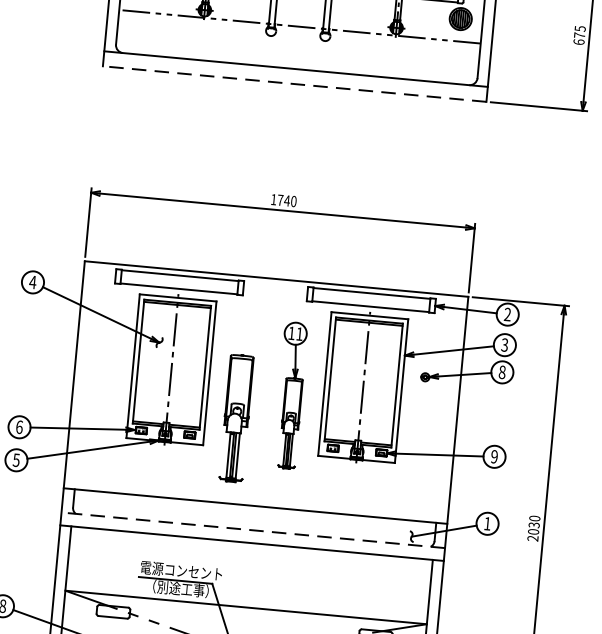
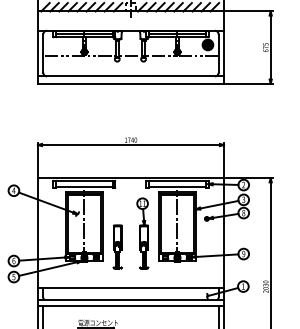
line: (293, 83) -> (130, 83), dashed -> solid
part: (235, 417) -> (117, 246), size x0.71
line: (252, 530) -> (130, 300), dashed -> solid

